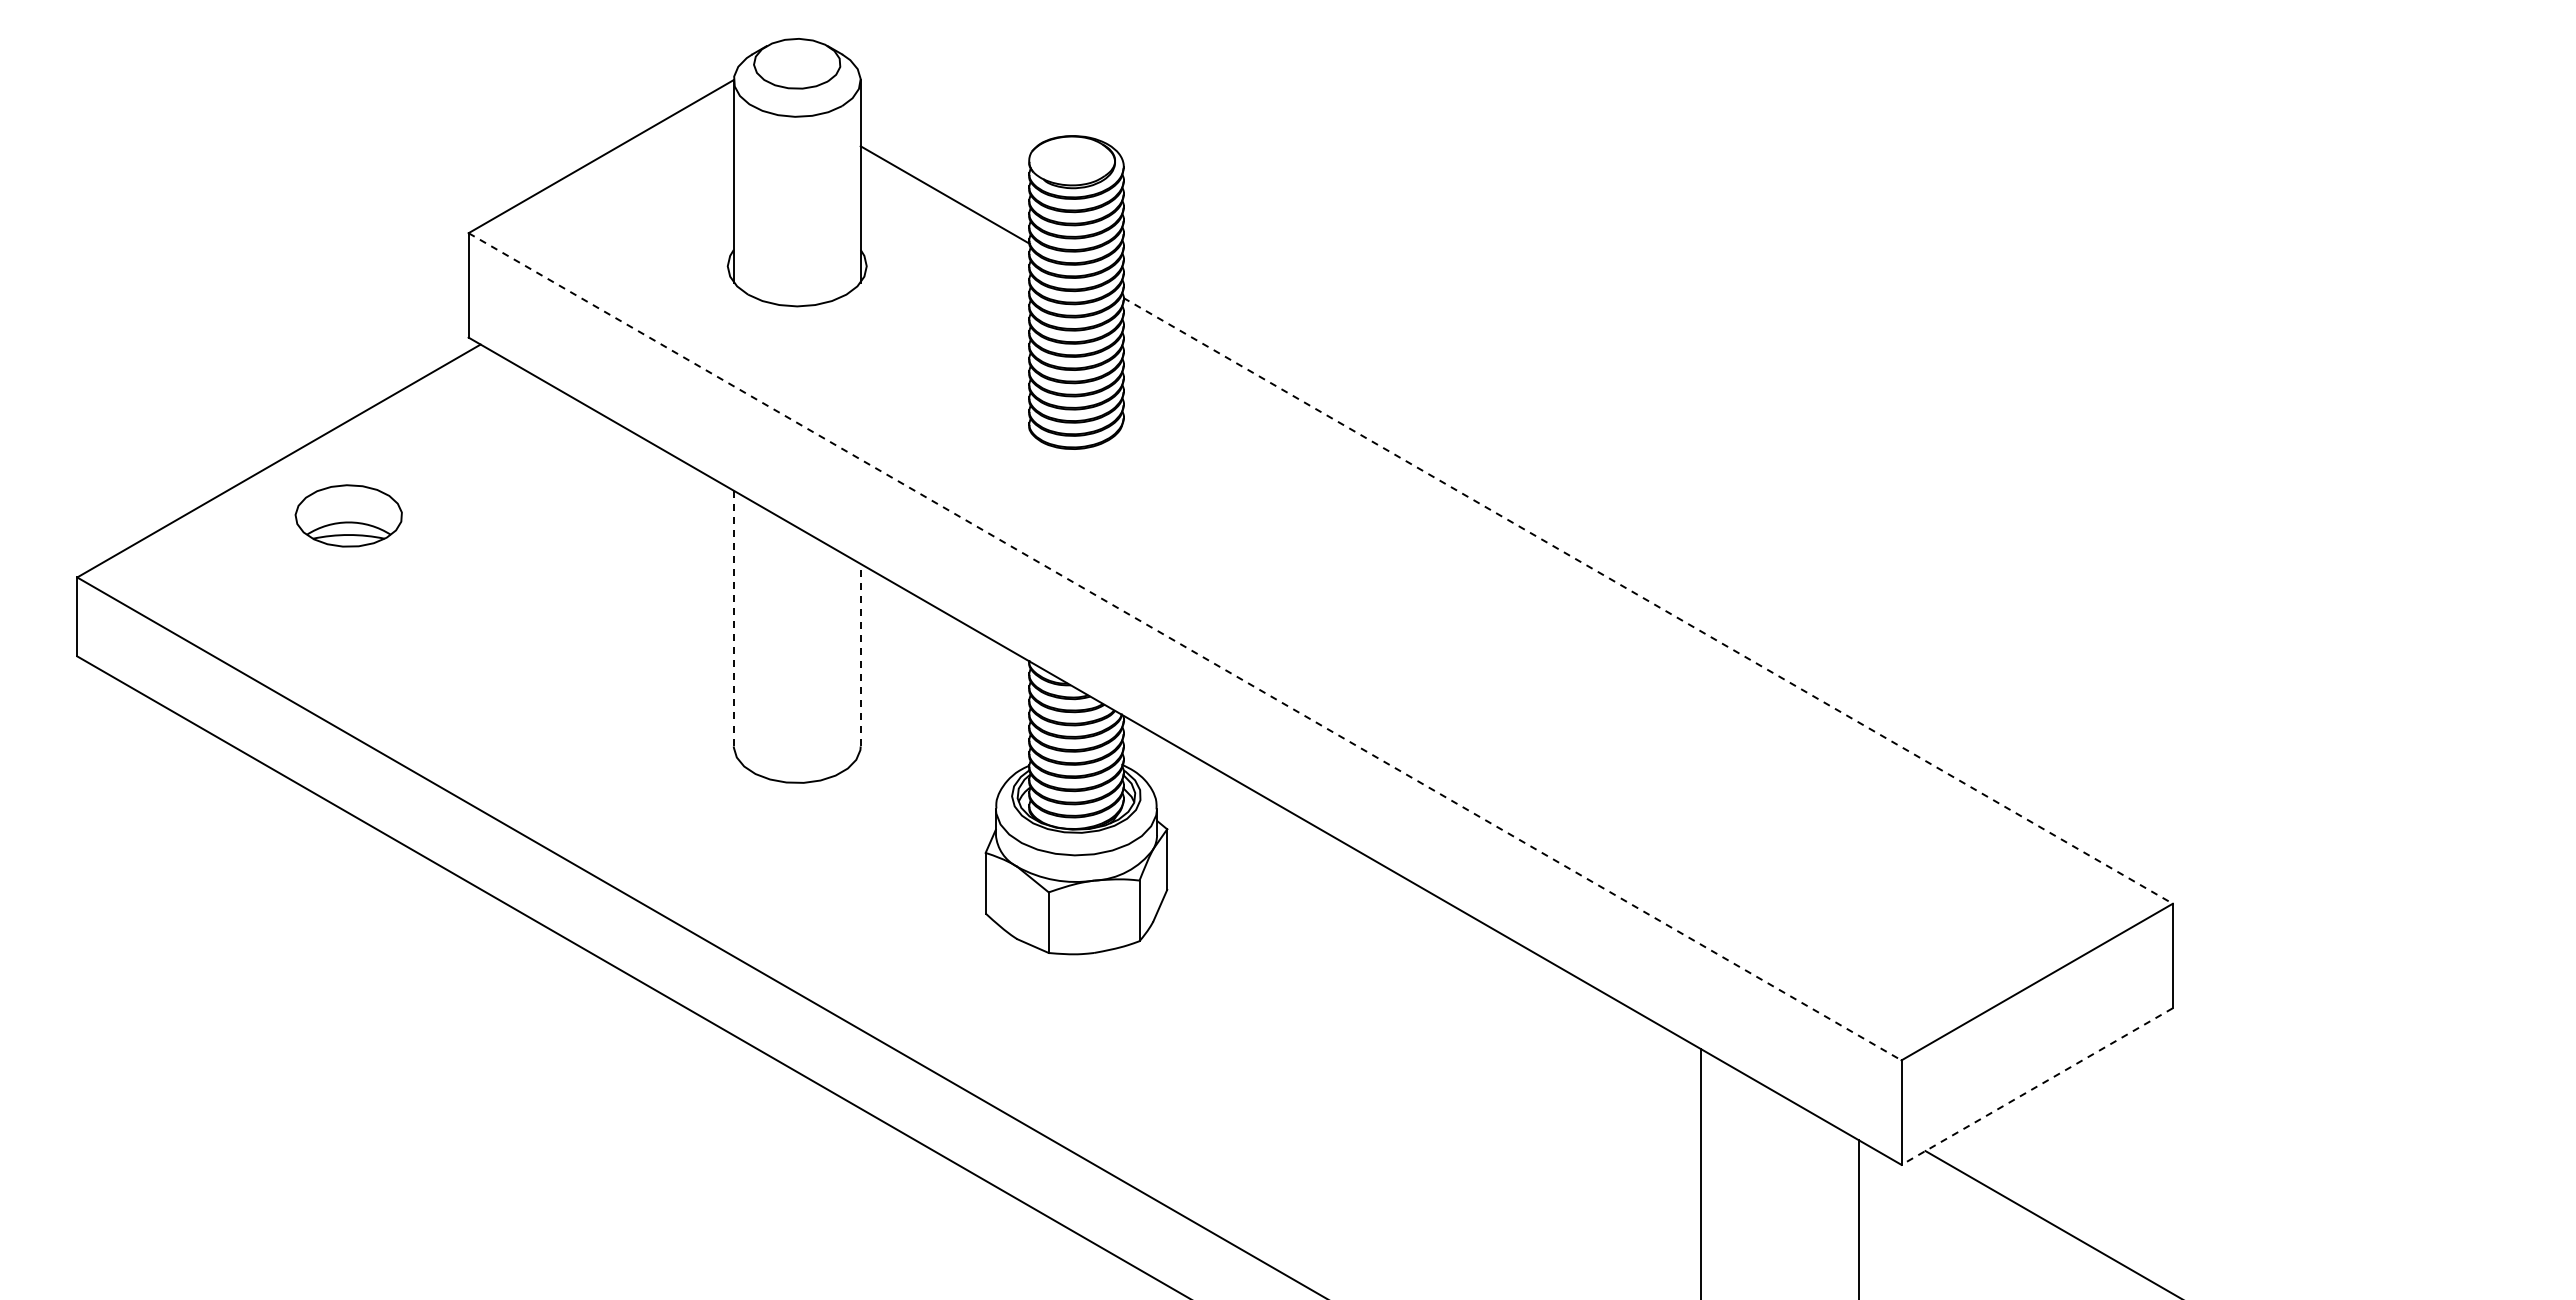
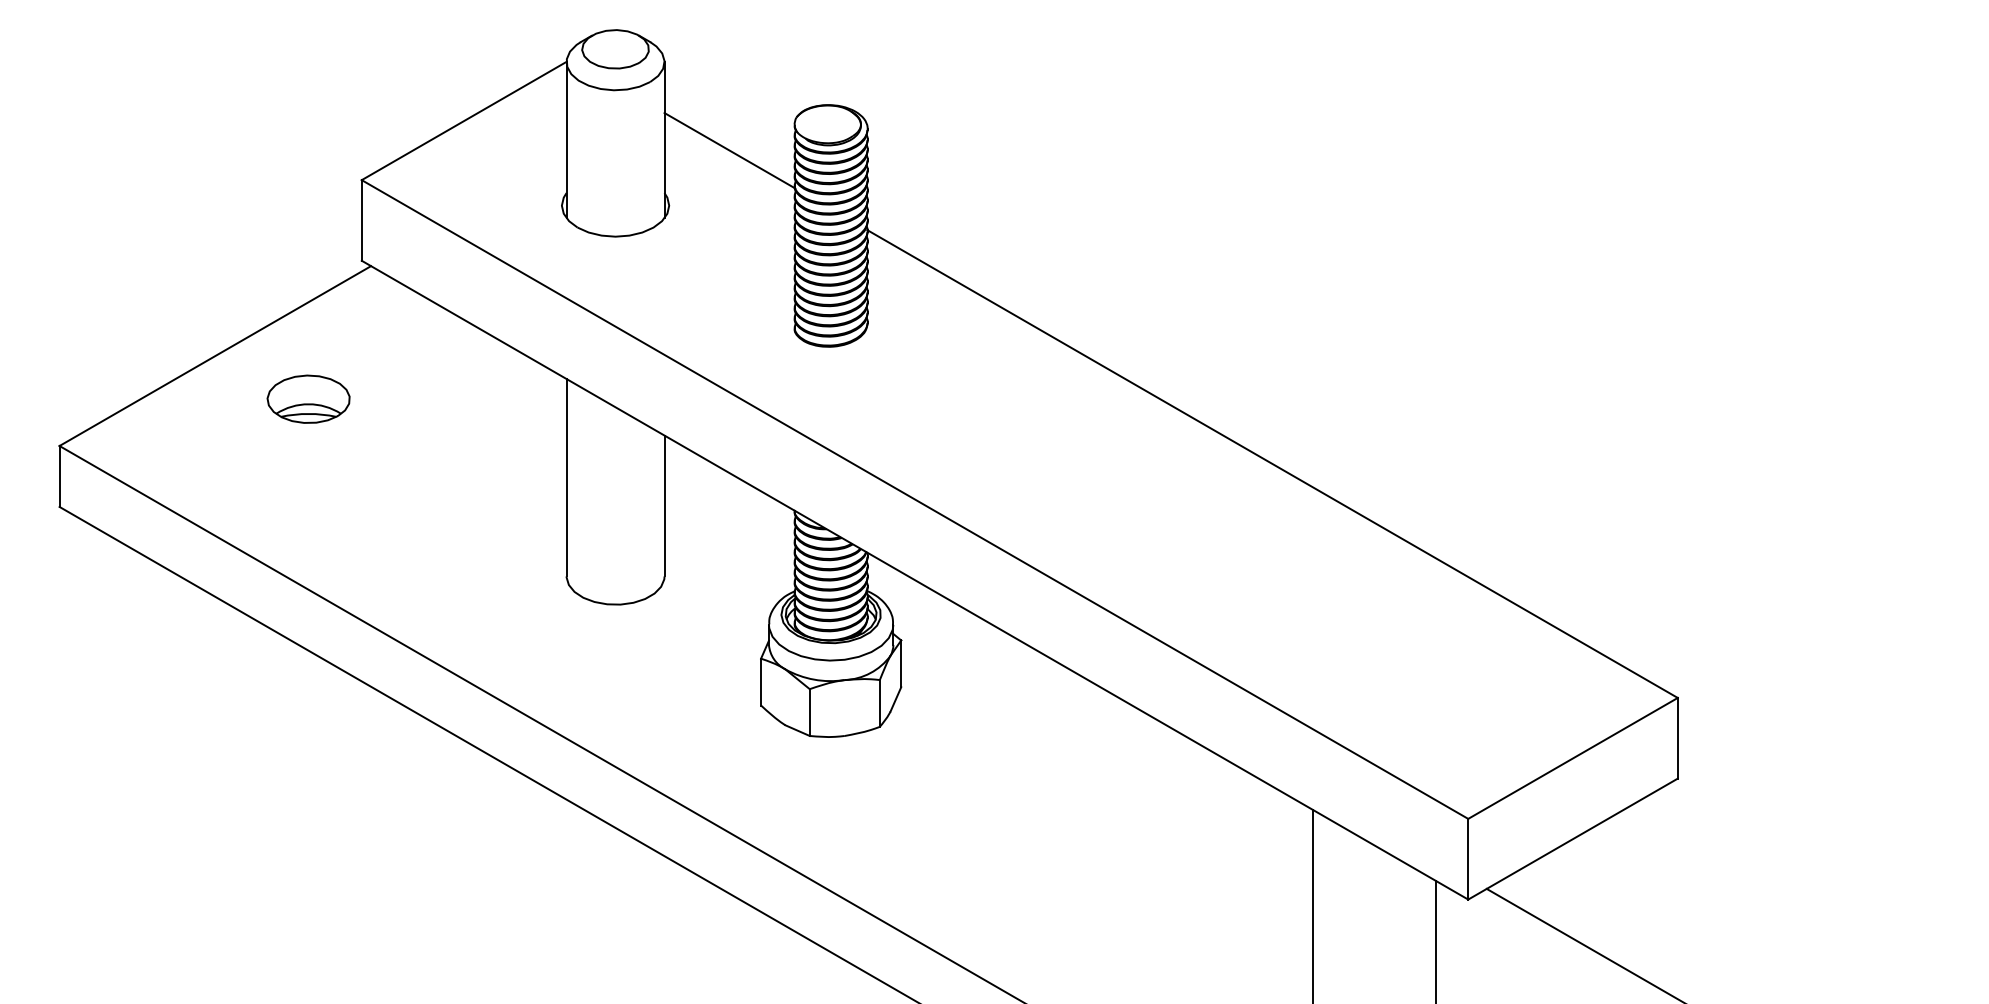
part: (348, 515) -> (308, 398), moved
line: (1648, 600) -> (1272, 463), dashed -> solid
line: (733, 618) -> (566, 477), dashed -> solid
line: (1185, 647) -> (915, 500), dashed -> solid
line: (860, 654) -> (664, 505), dashed -> solid
line: (2037, 1086) -> (1573, 839), dashed -> solid

